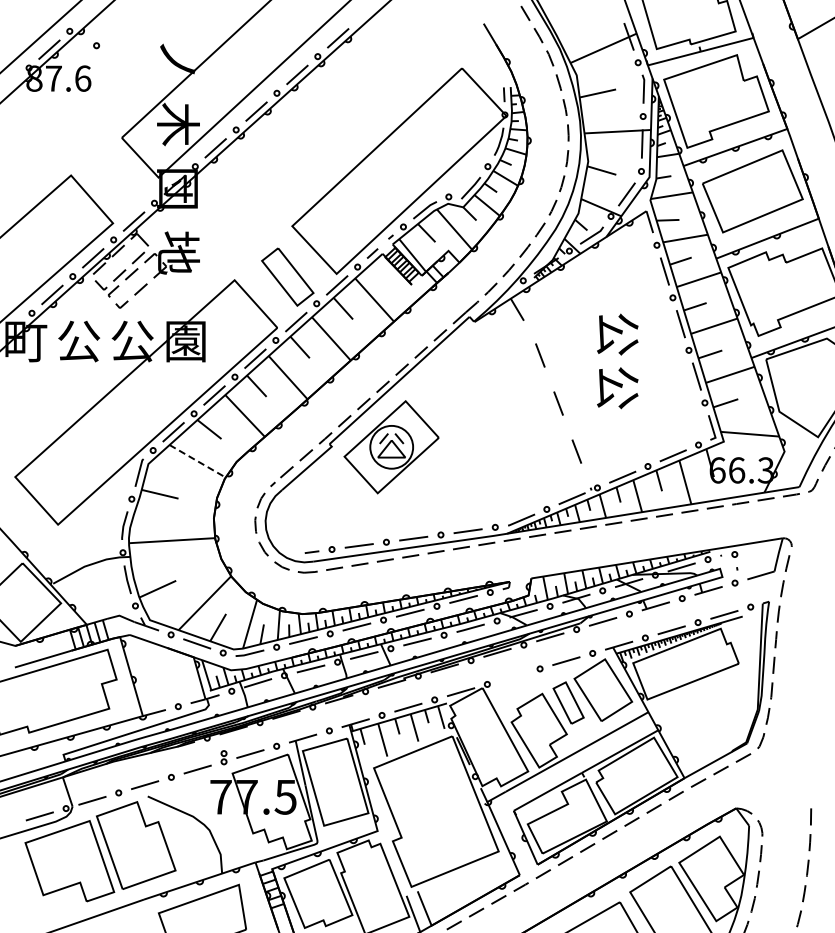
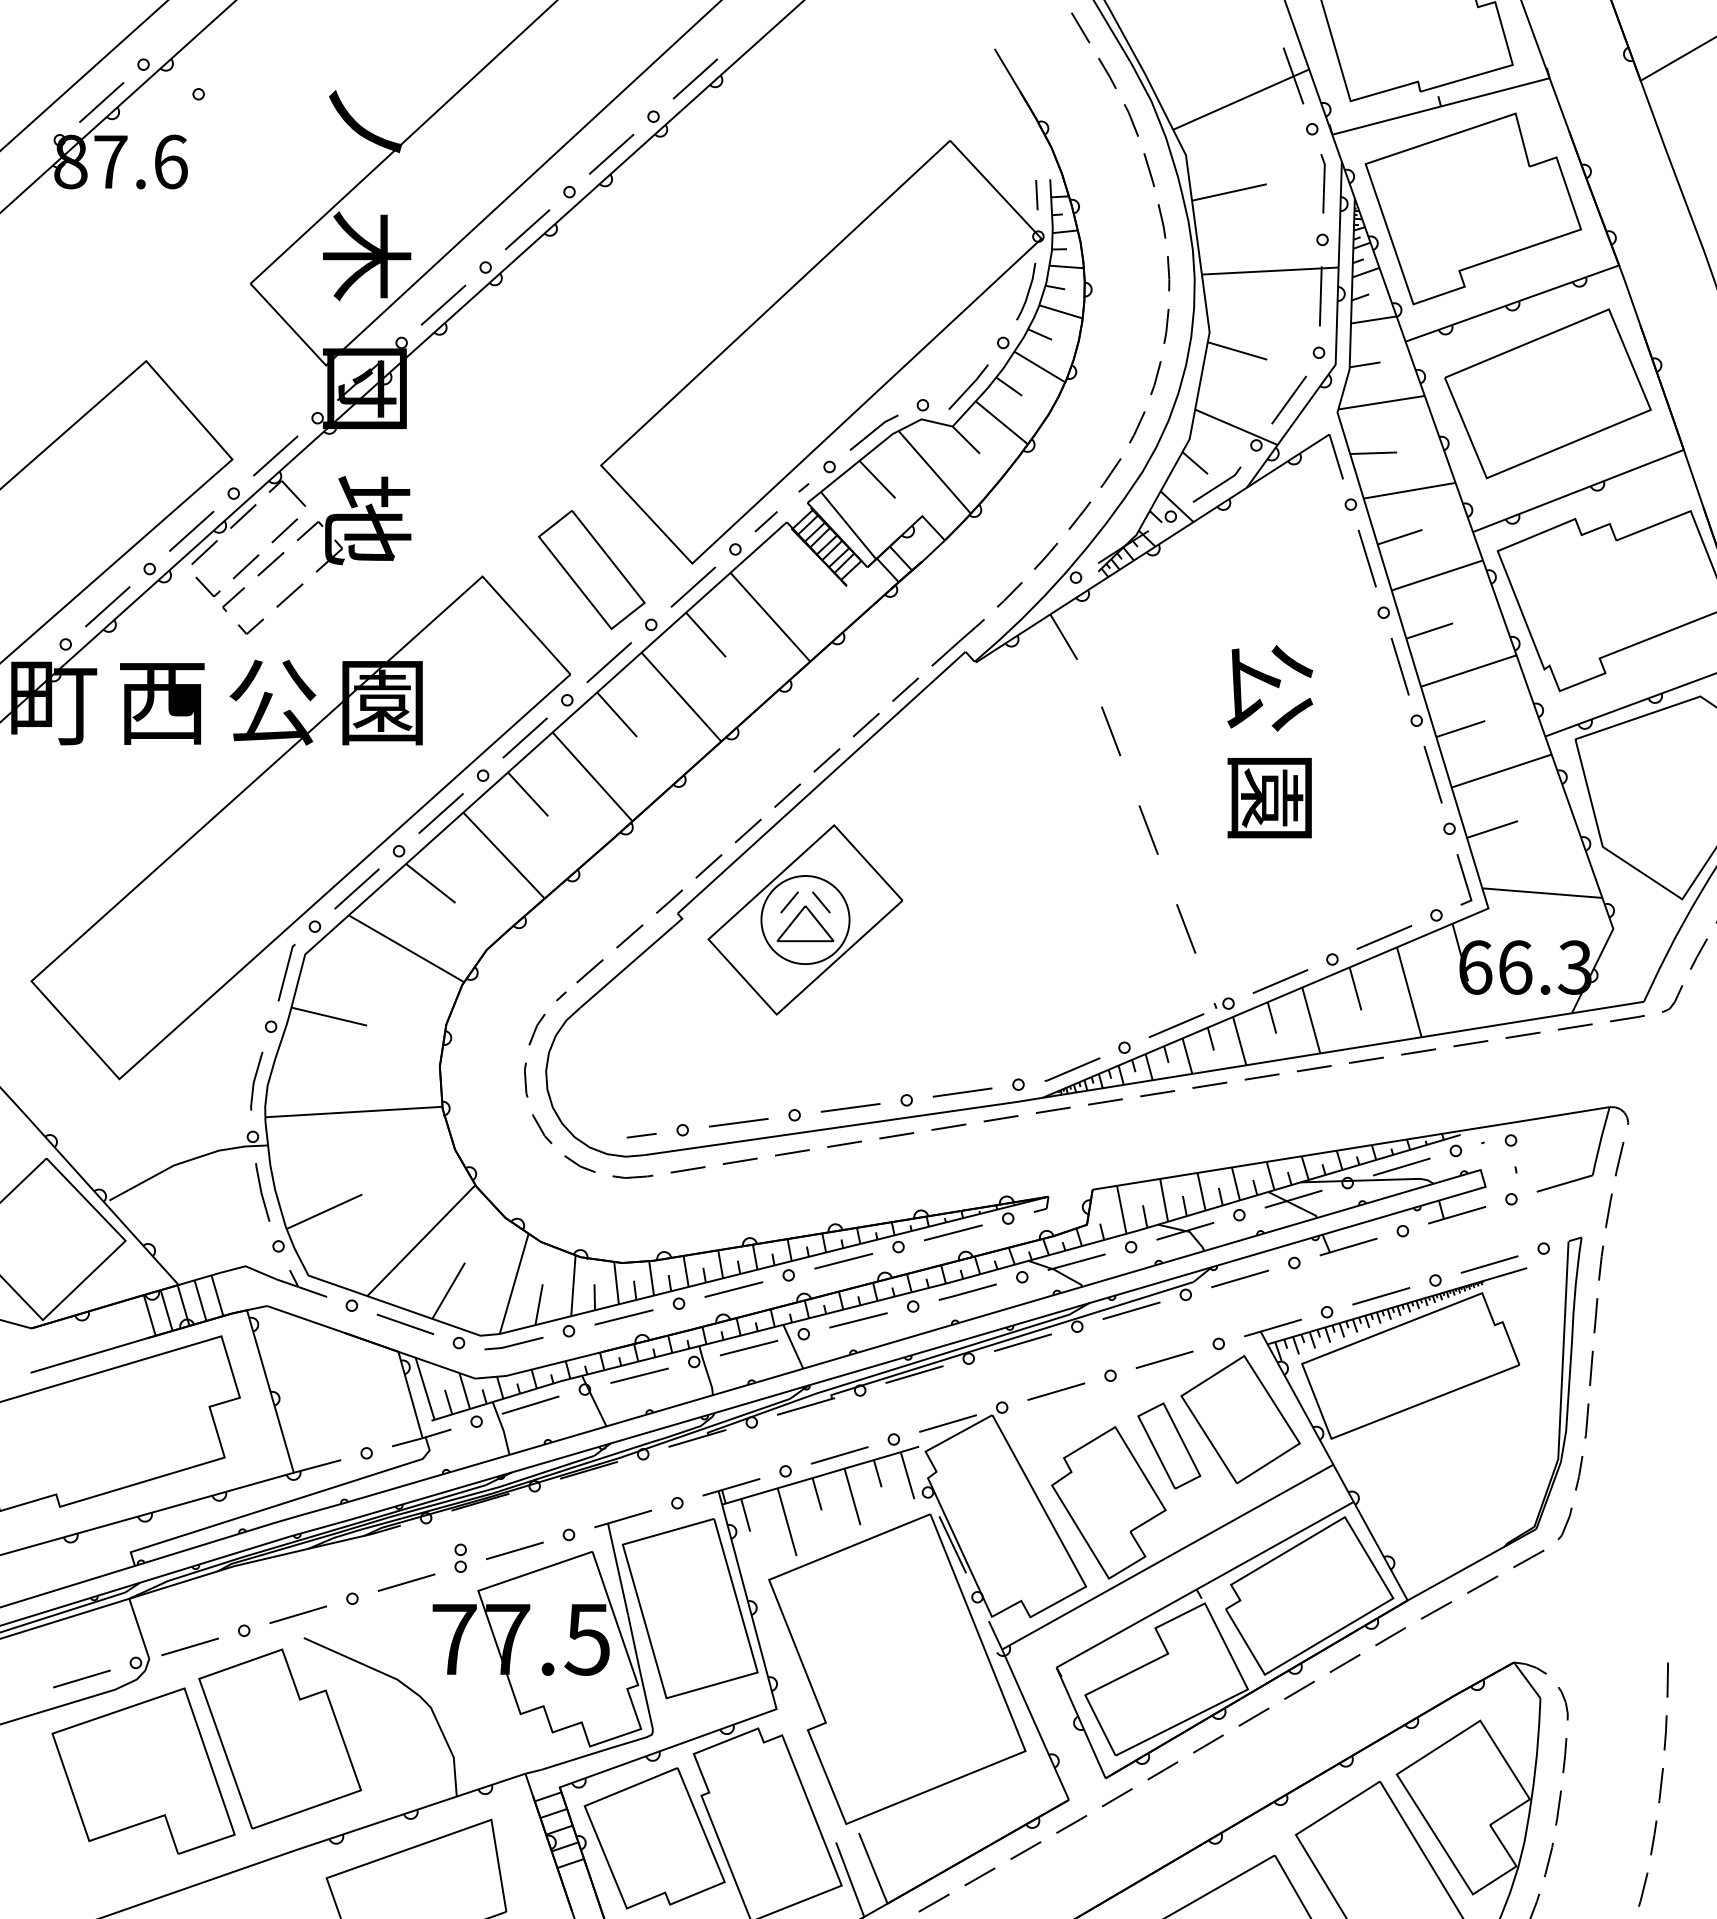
text: (79, 341) -> (163, 702), 公 -> 西
text: (617, 388) -> (1269, 799), 公 -> 園
line: (198, 461) -> (408, 949), dashed -> solid
line: (513, 676) -> (1055, 1391), added

